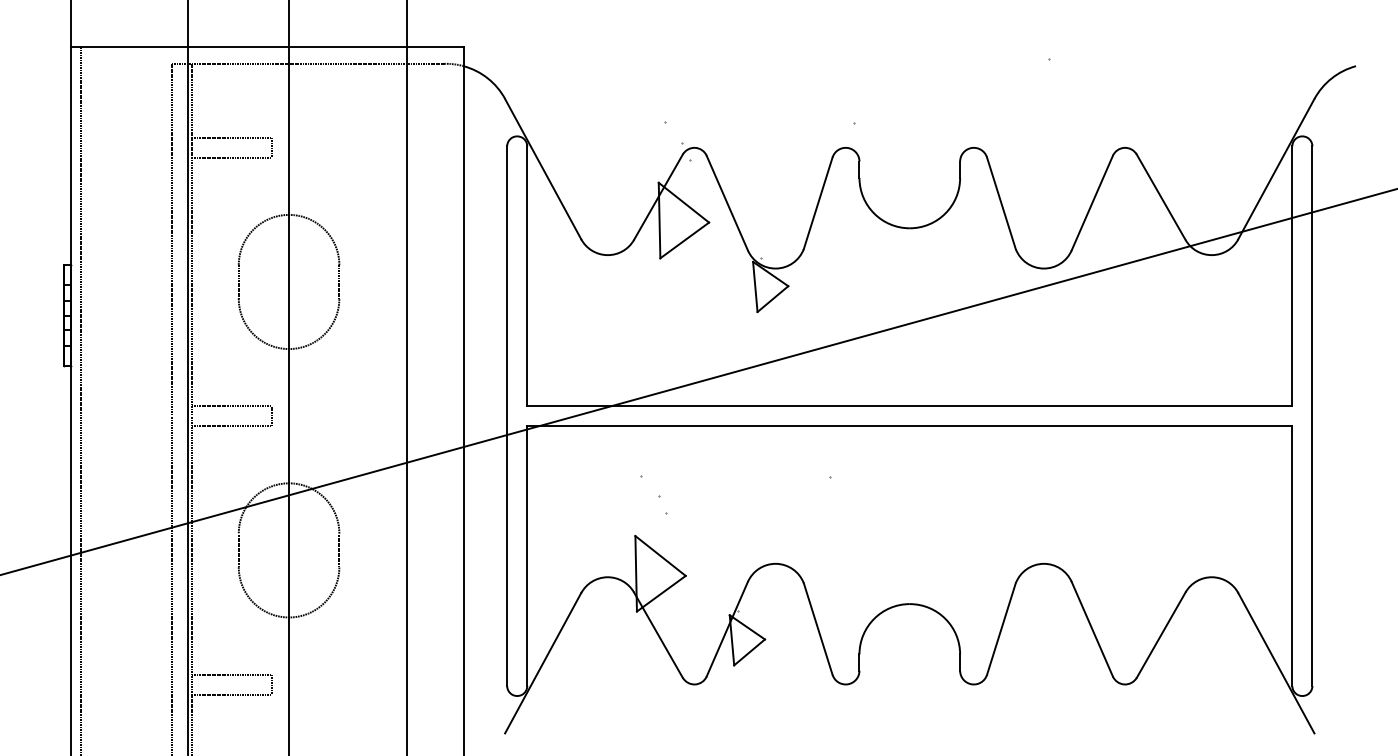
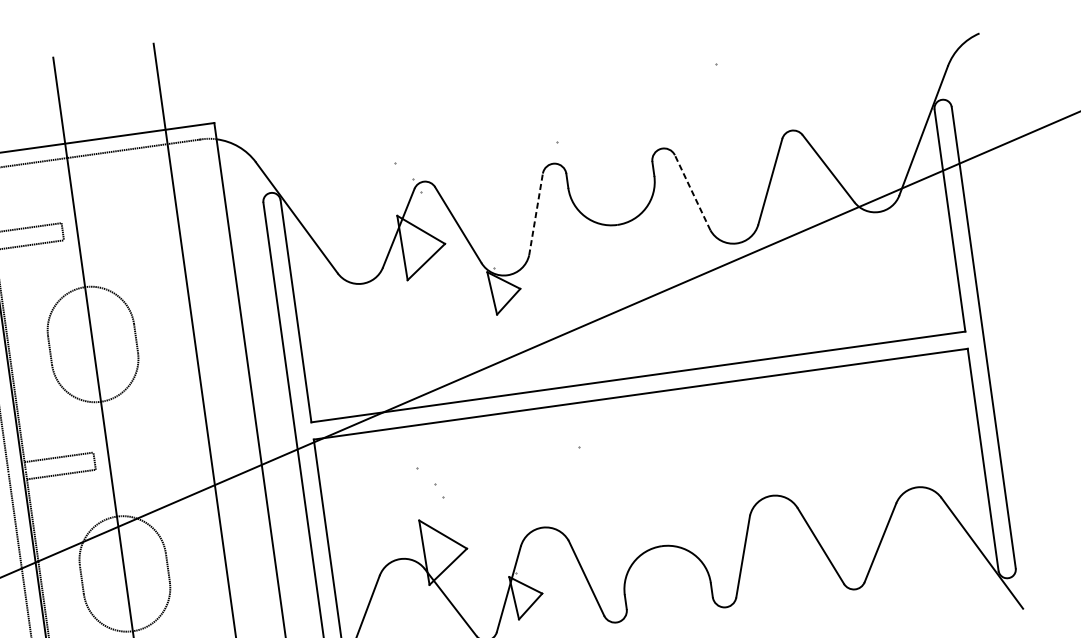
line: (818, 202) -> (536, 213), solid -> dashed
line: (1001, 202) -> (692, 192), solid -> dashed

